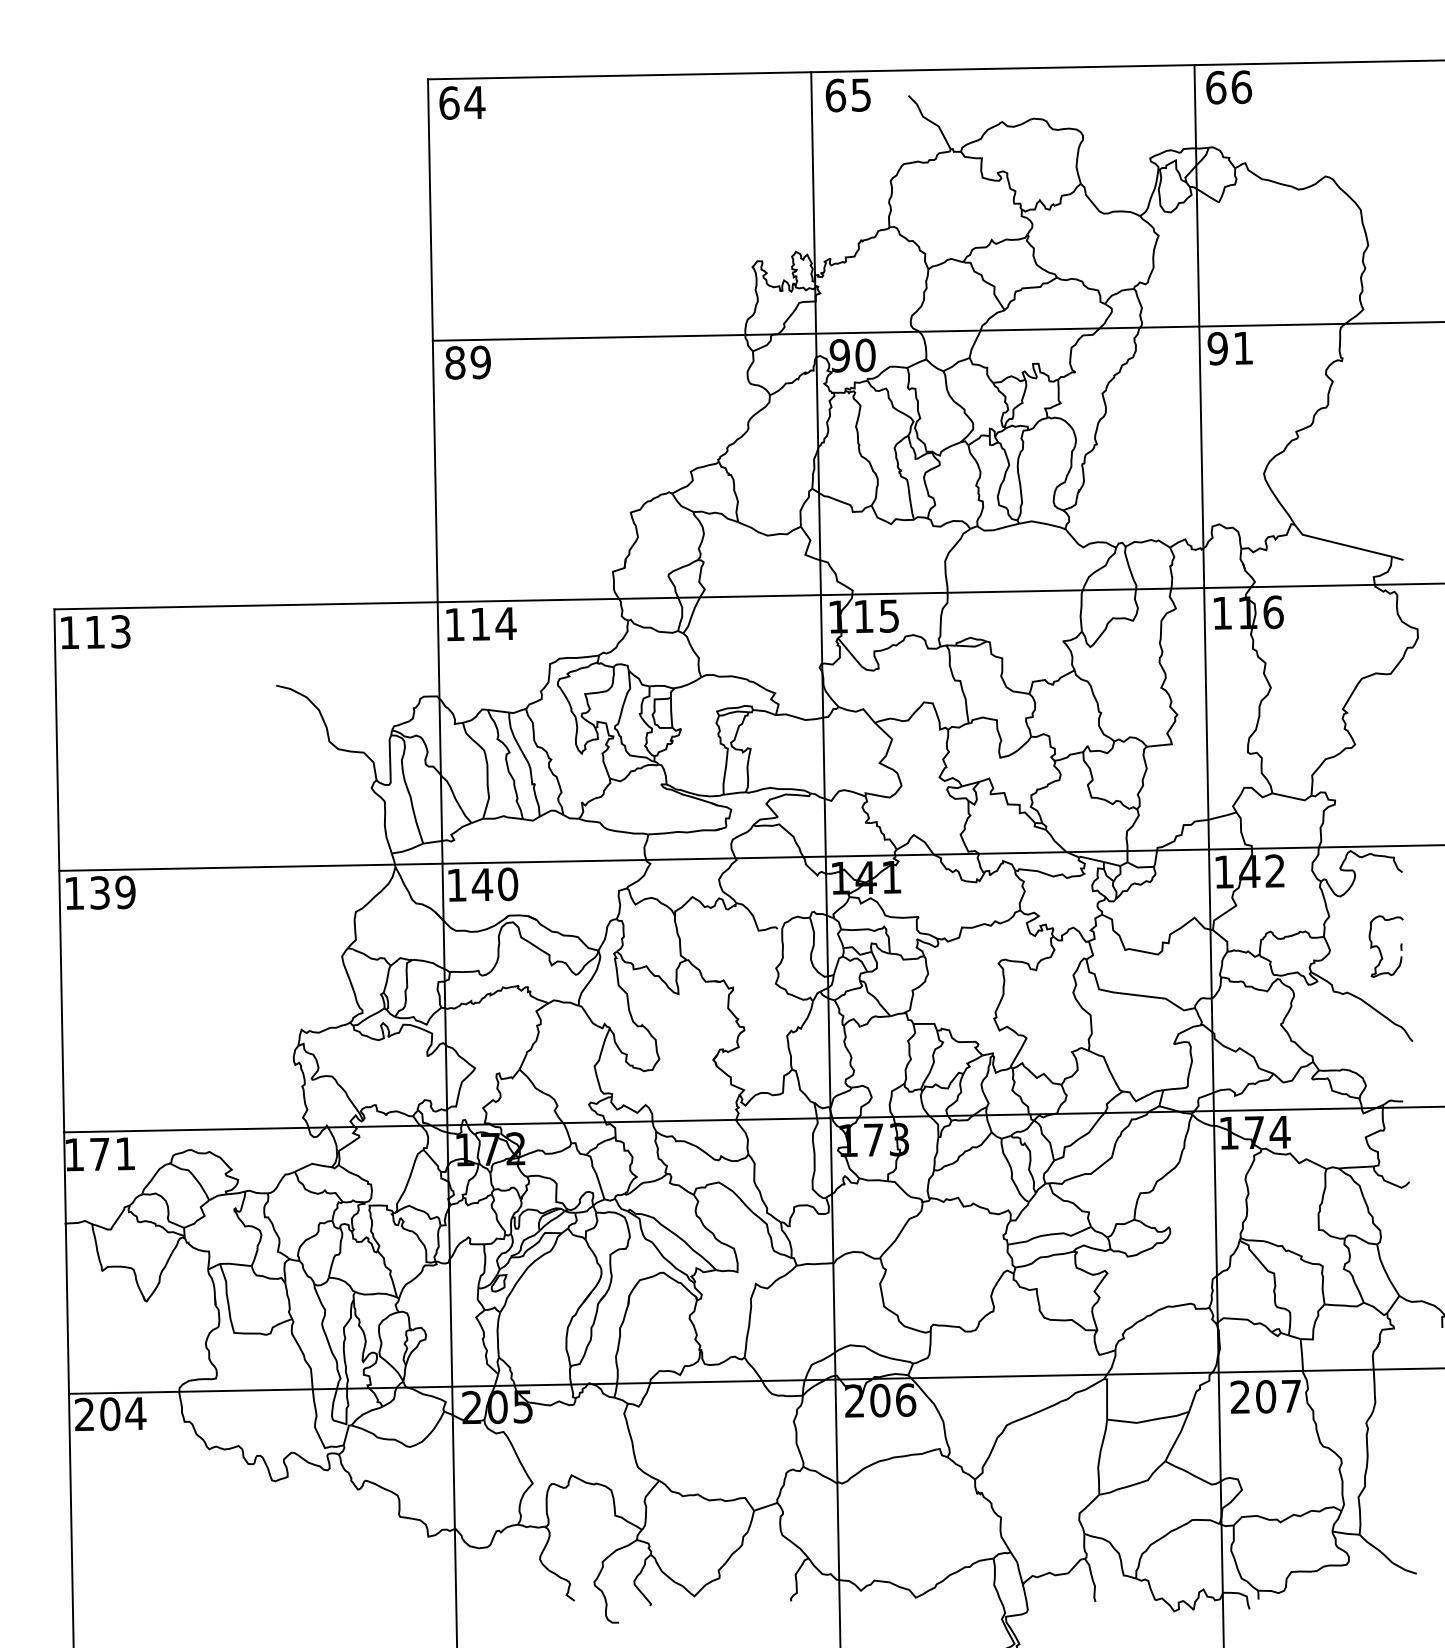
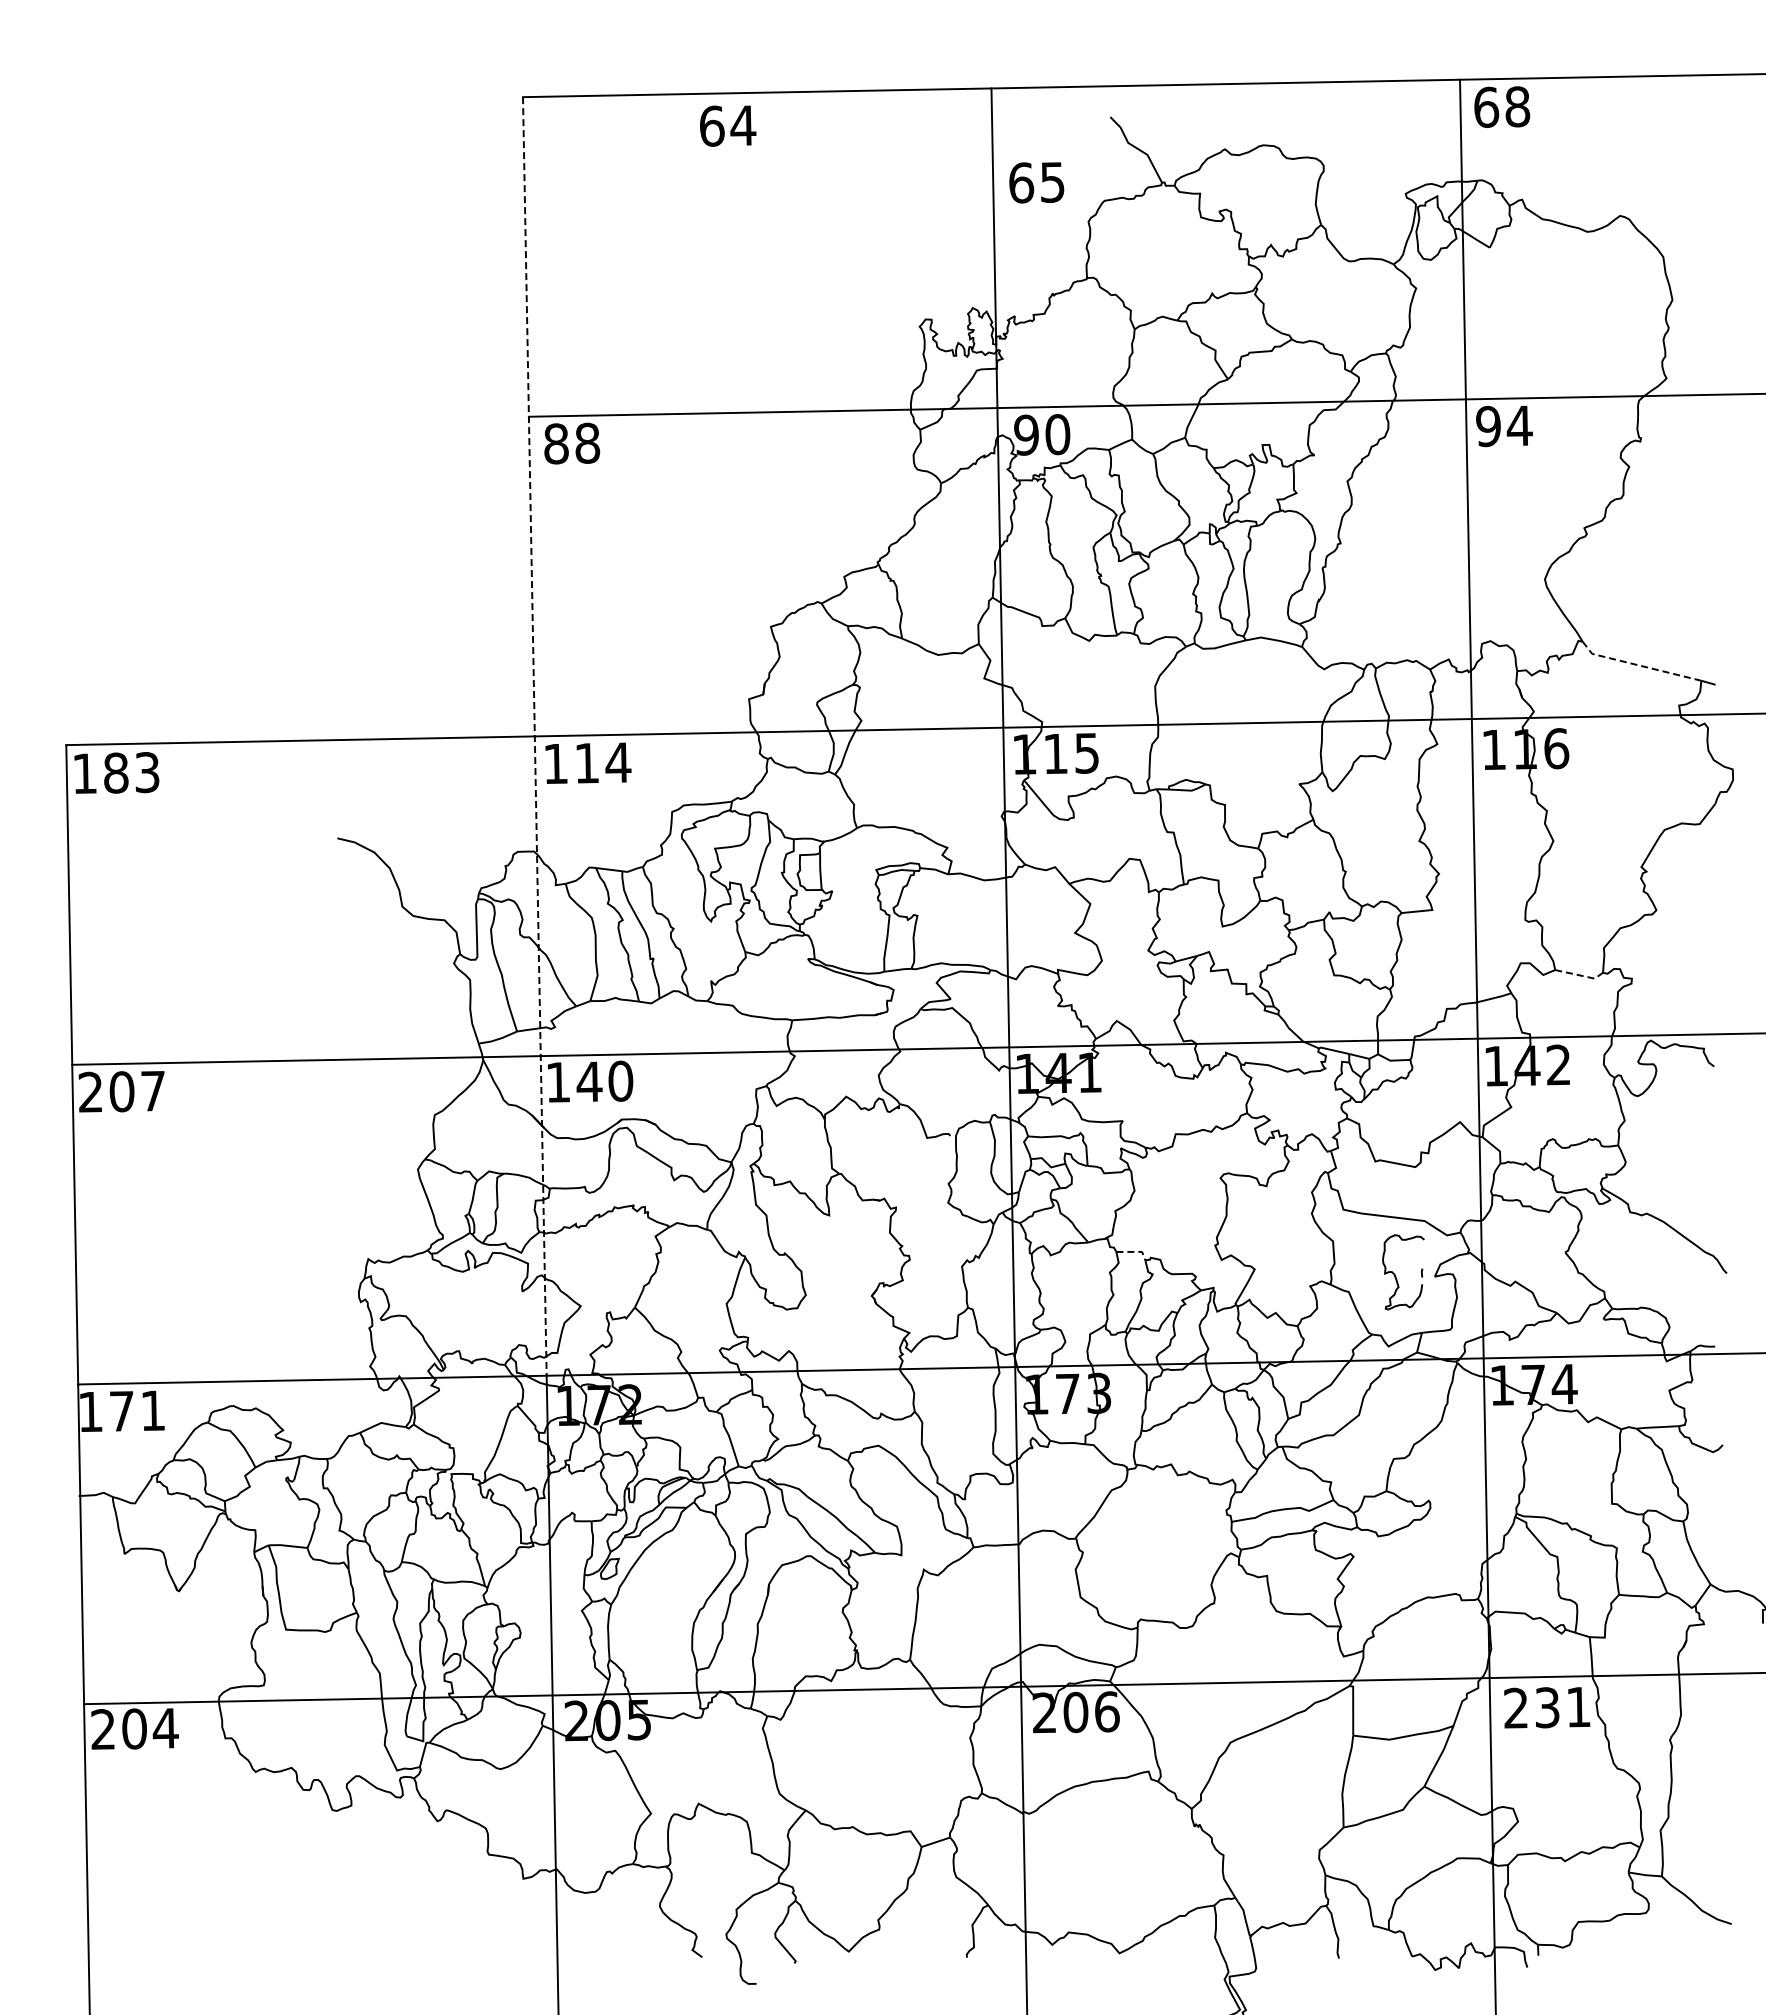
text: (1241, 86) -> (1517, 106), 66 -> 68
text: (848, 95) -> (1036, 182), moved
text: (462, 102) -> (728, 125), moved
text: (1243, 347) -> (1519, 425), 91 -> 94
text: (480, 361) -> (587, 442), 89 -> 88
line: (1340, 544) -> (1638, 665), solid -> dashed
line: (437, 602) -> (534, 736), solid -> dashed
text: (95, 631) -> (116, 772), 113 -> 183
line: (1293, 797) -> (1581, 975), solid -> dashed
text: (99, 892) -> (121, 1091), 139 -> 207
part: (1380, 949) -> (1396, 1276), moved
line: (929, 1023) -> (1135, 1251), solid -> dashed
text: (1278, 1396) -> (1562, 1707), 207 -> 231

